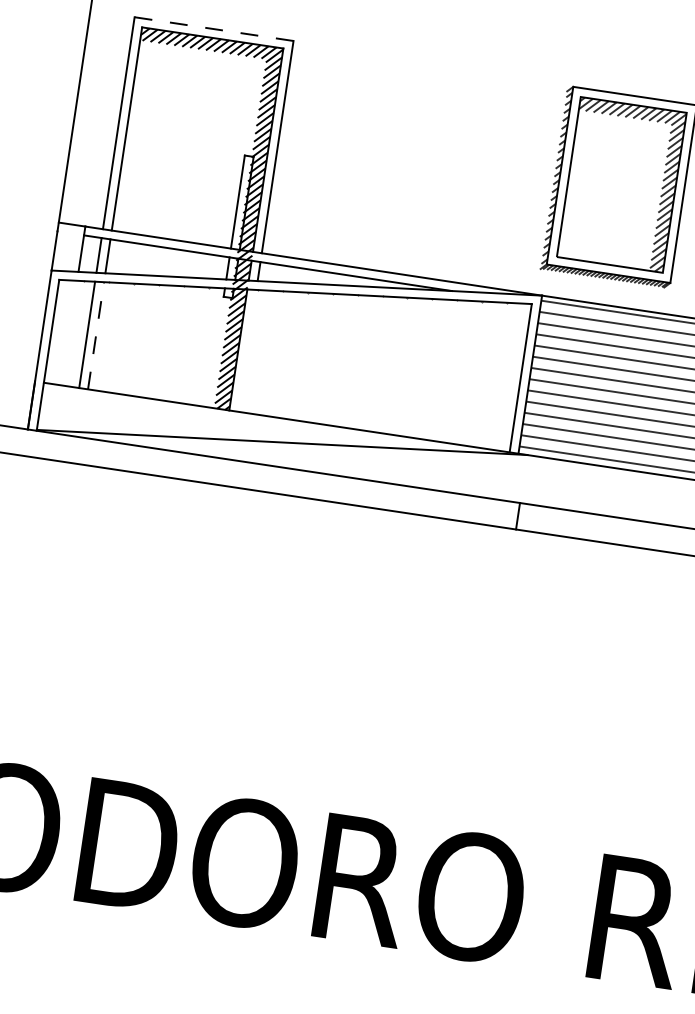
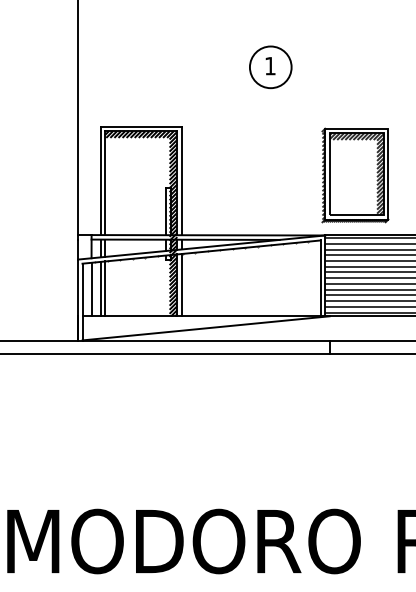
line: (214, 28) -> (141, 126), dashed -> solid
line: (69, 332) -> (91, 289), added
line: (96, 335) -> (105, 288), dashed -> solid
line: (246, 351) -> (181, 285), added

